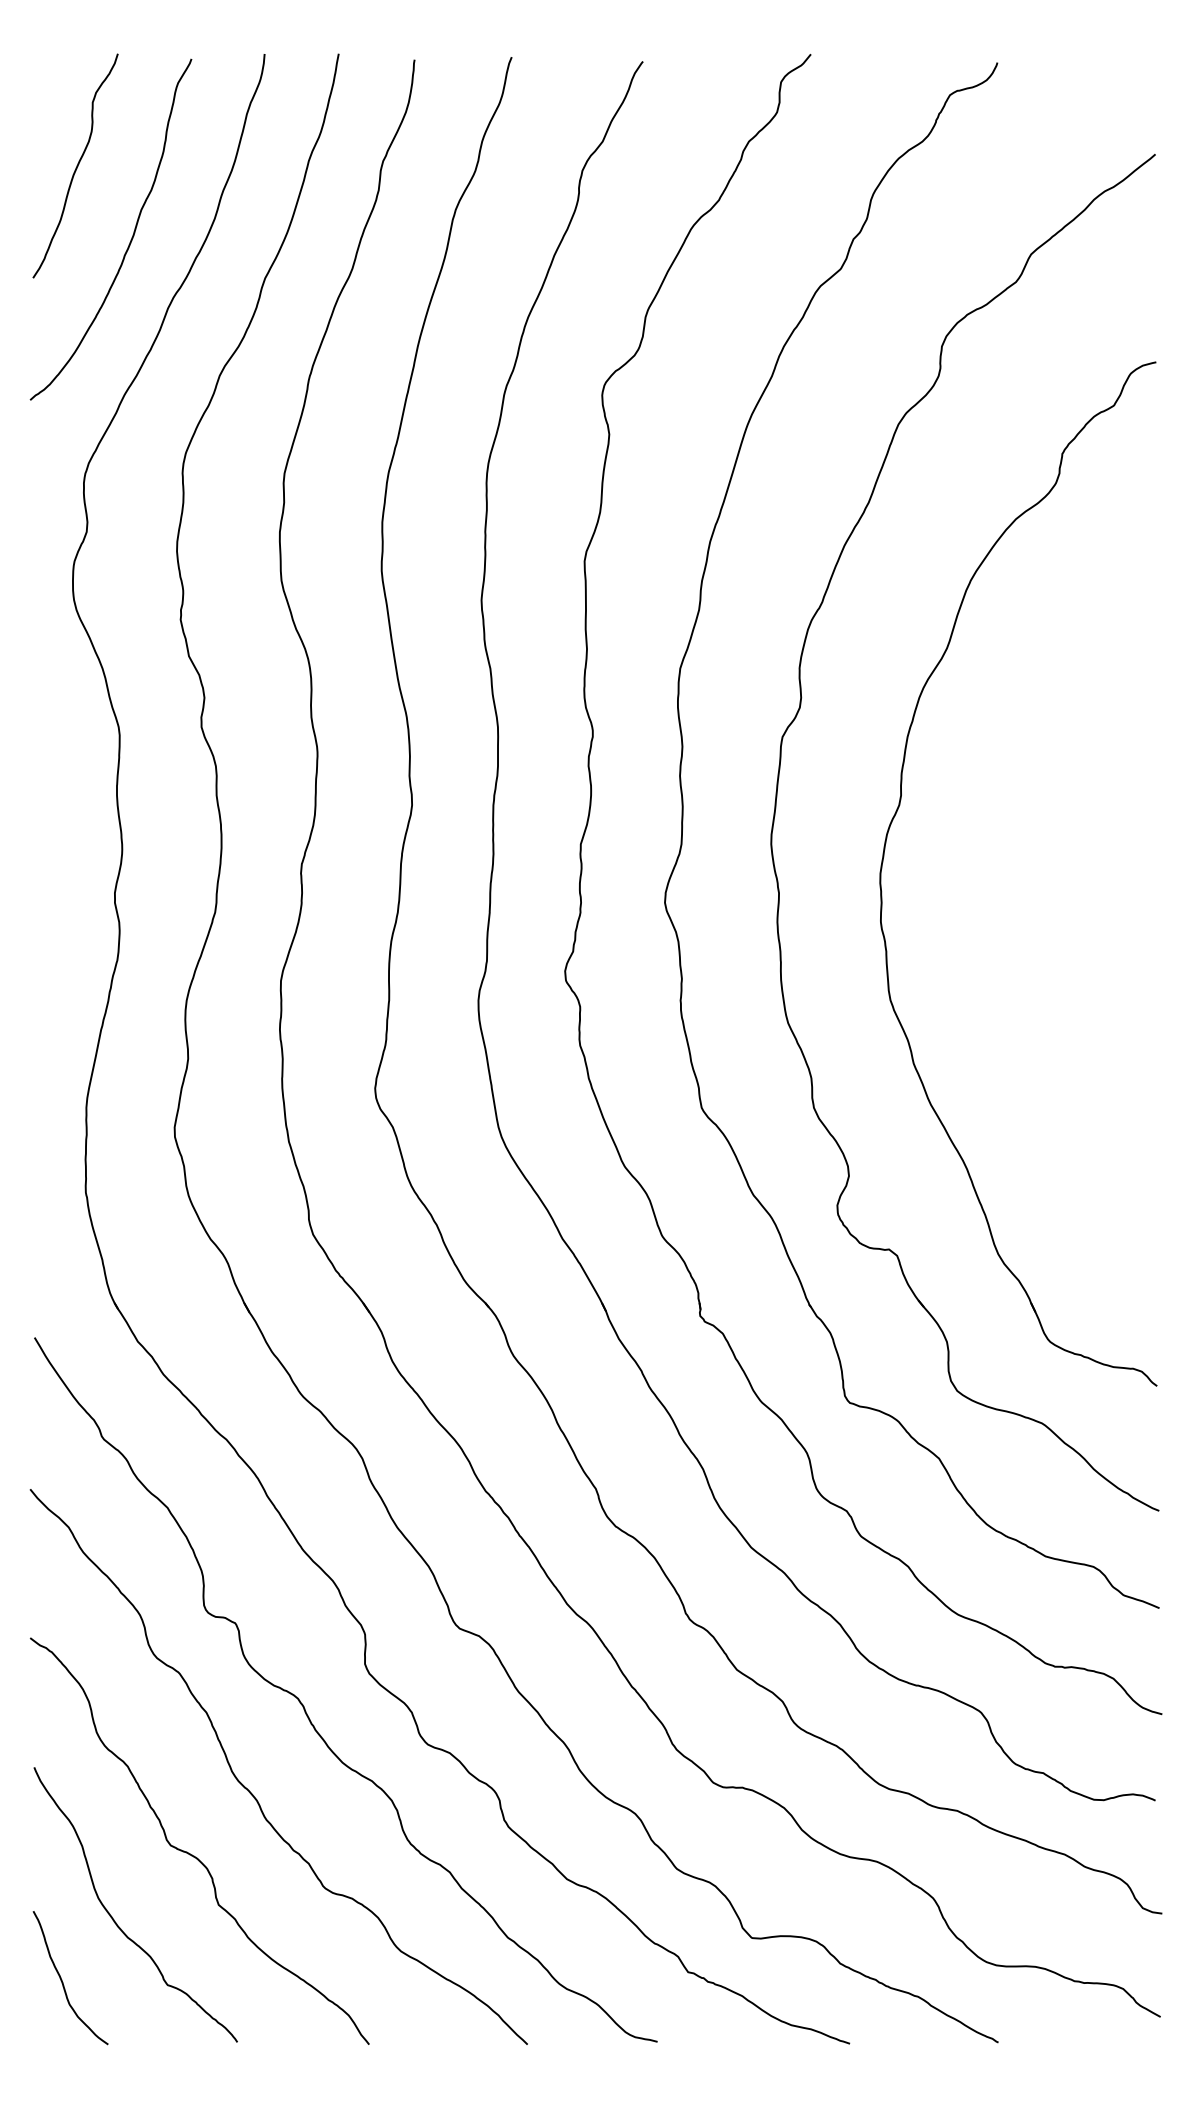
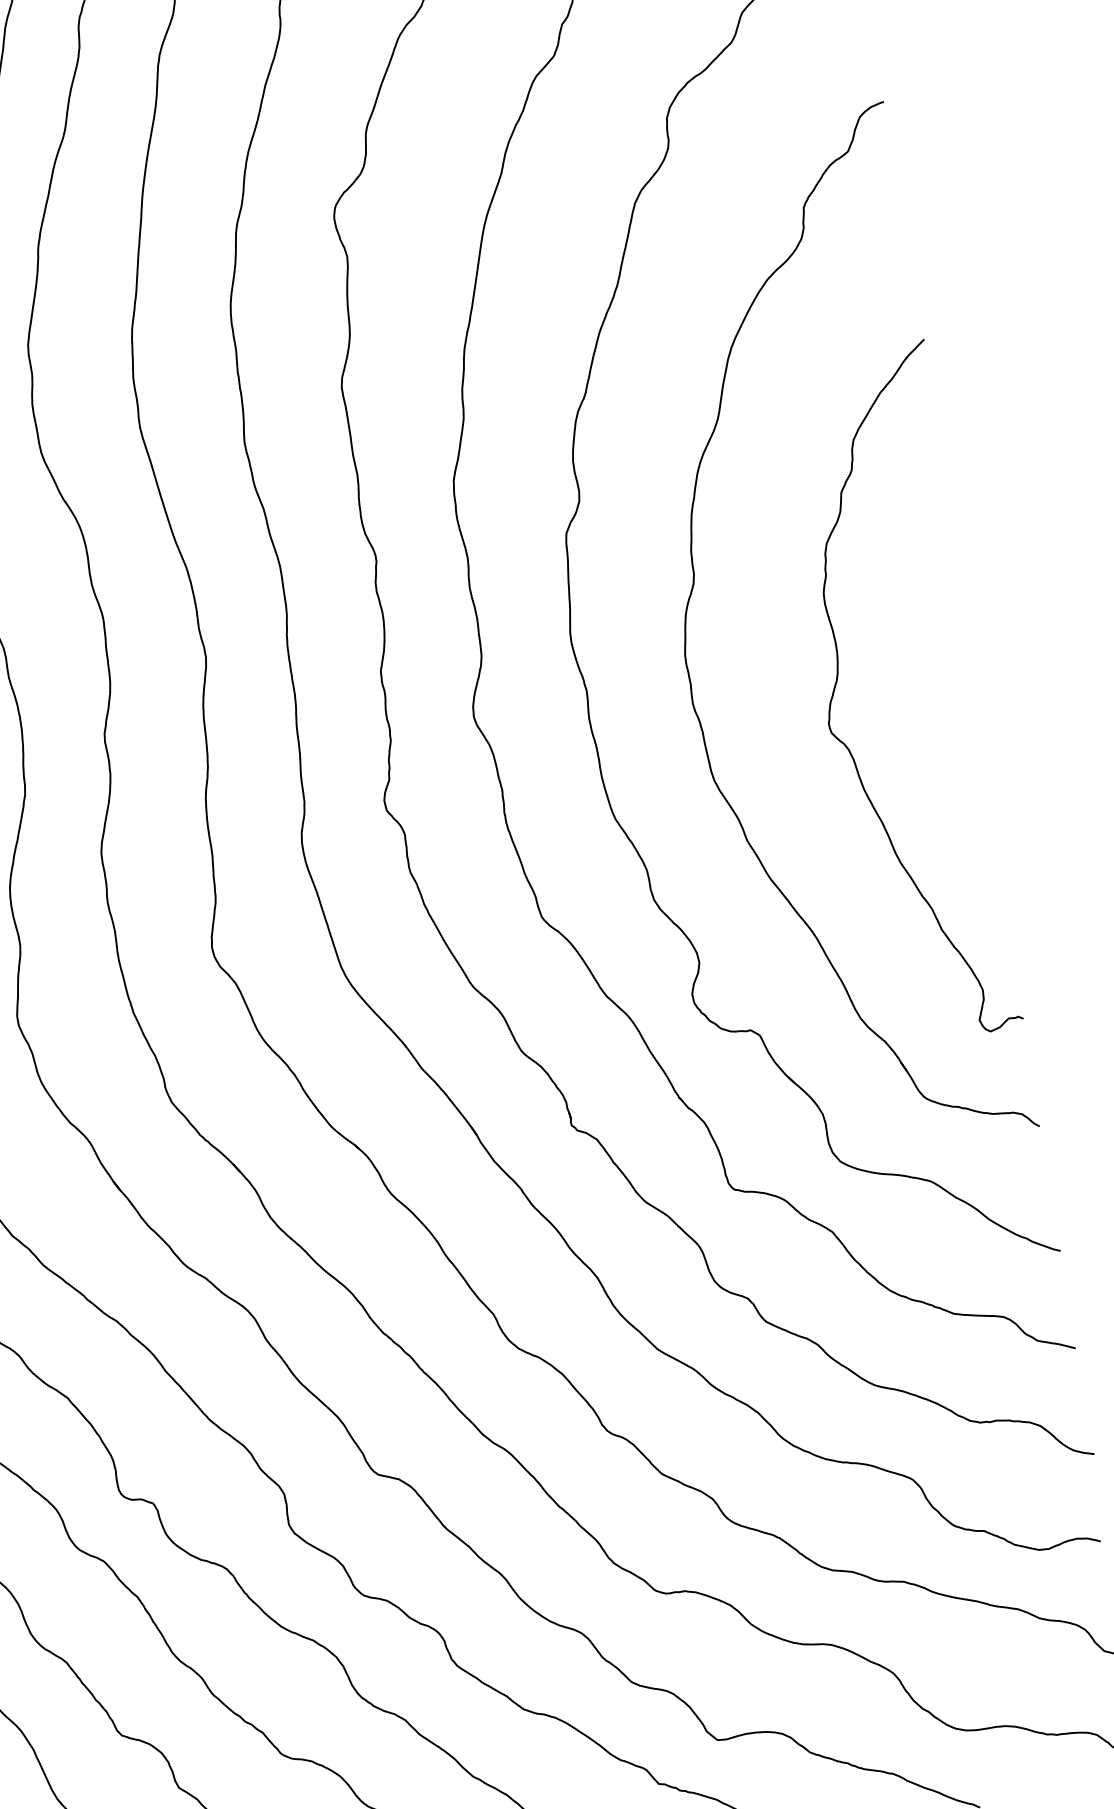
curve: (1025, 922) -> (837, 682), added

